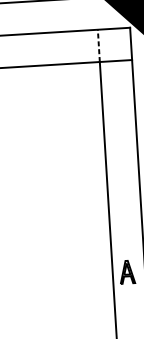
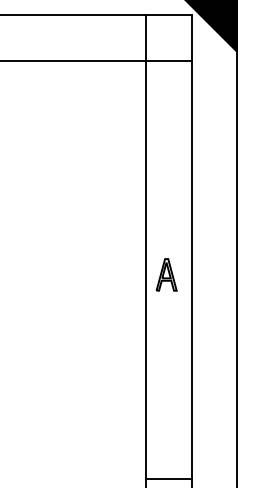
line: (99, 45) -> (146, 37), dashed -> solid
part: (127, 271) -> (166, 274), moved

